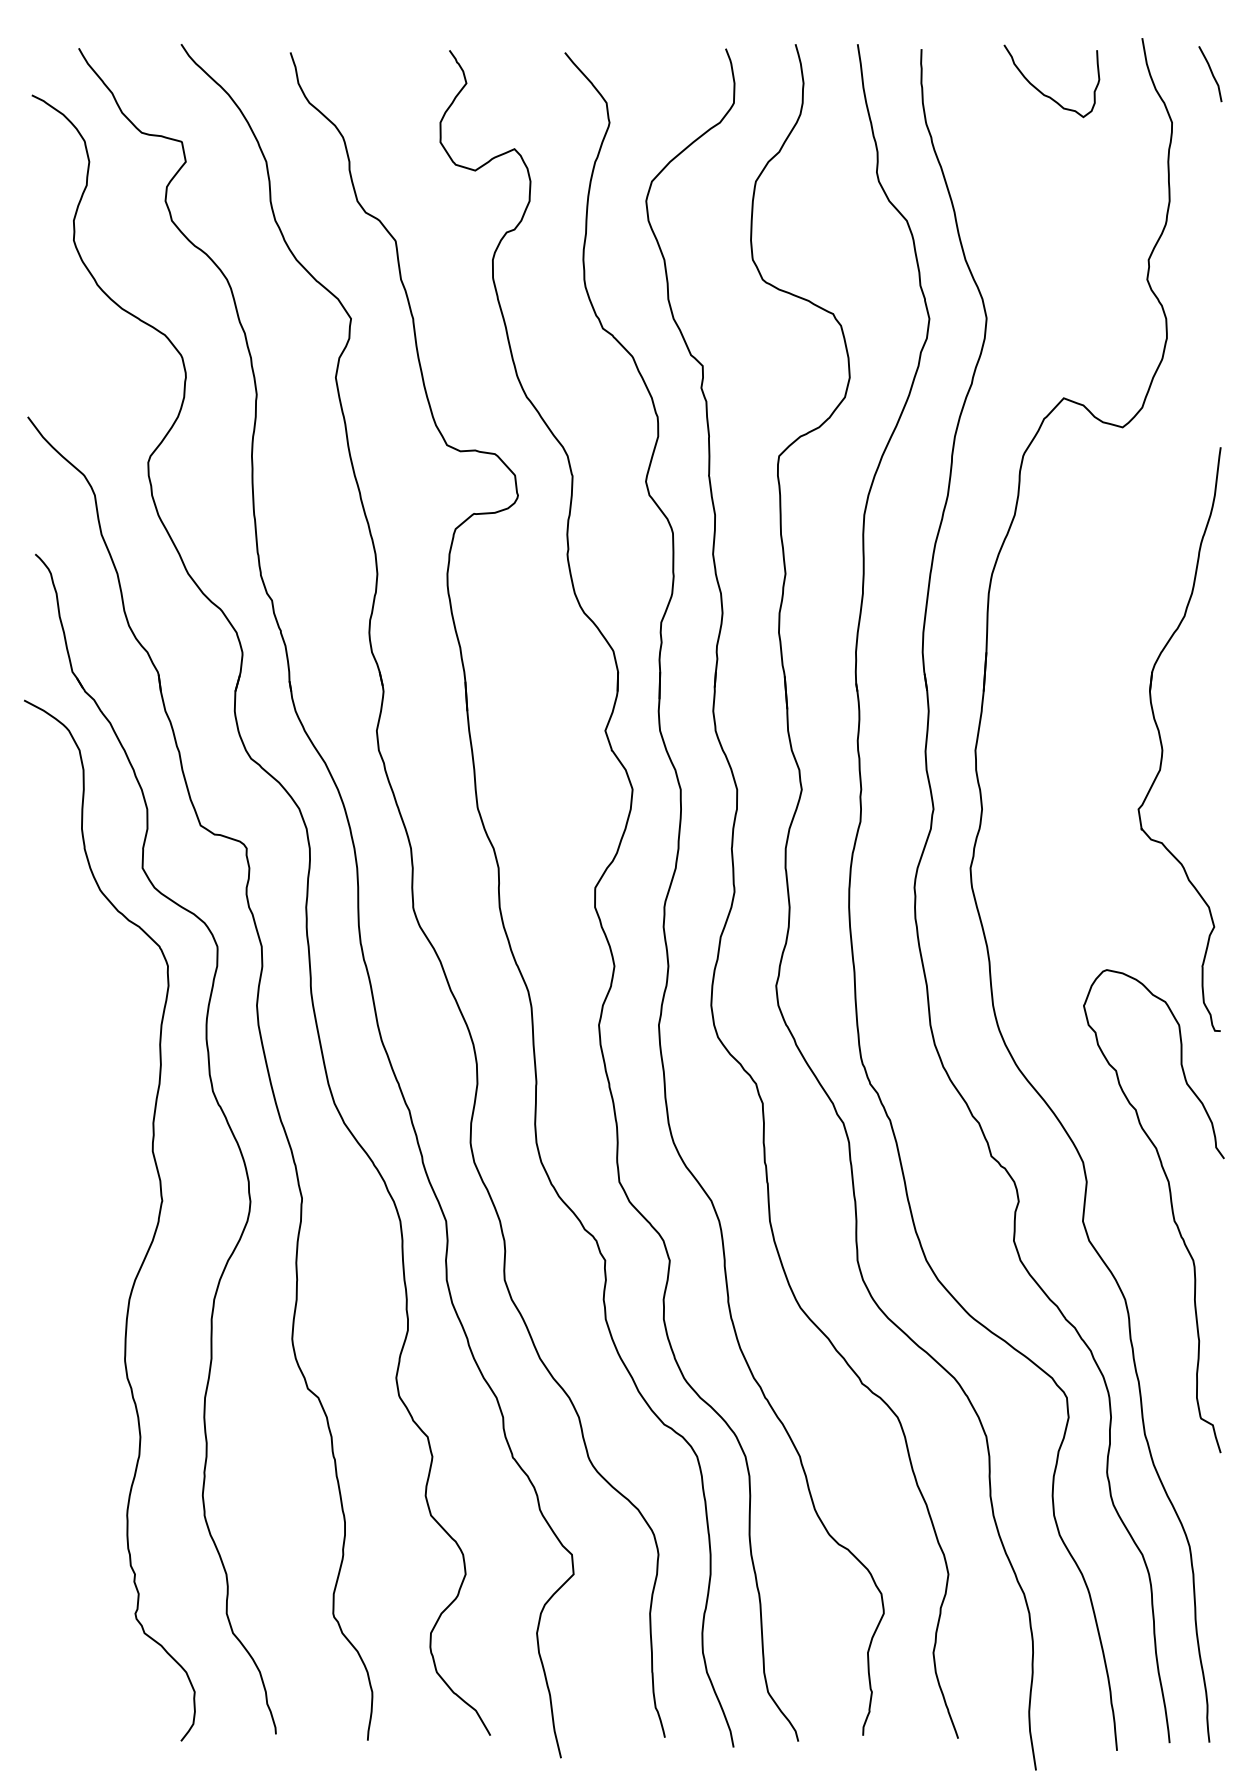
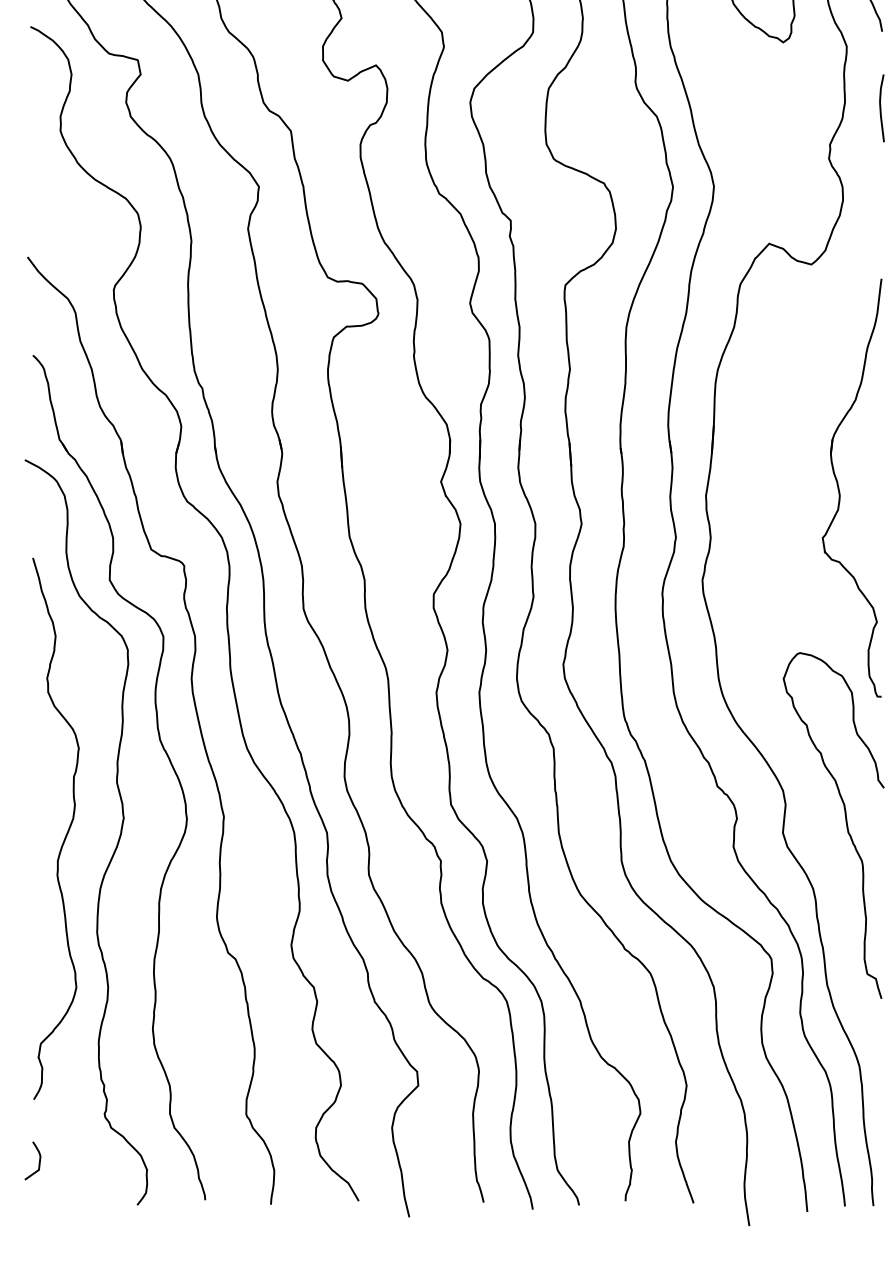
curve: (1219, 208) -> (880, 107), added
curve: (81, 1223) -> (66, 834), added
curve: (43, 1682) -> (38, 1163), added

